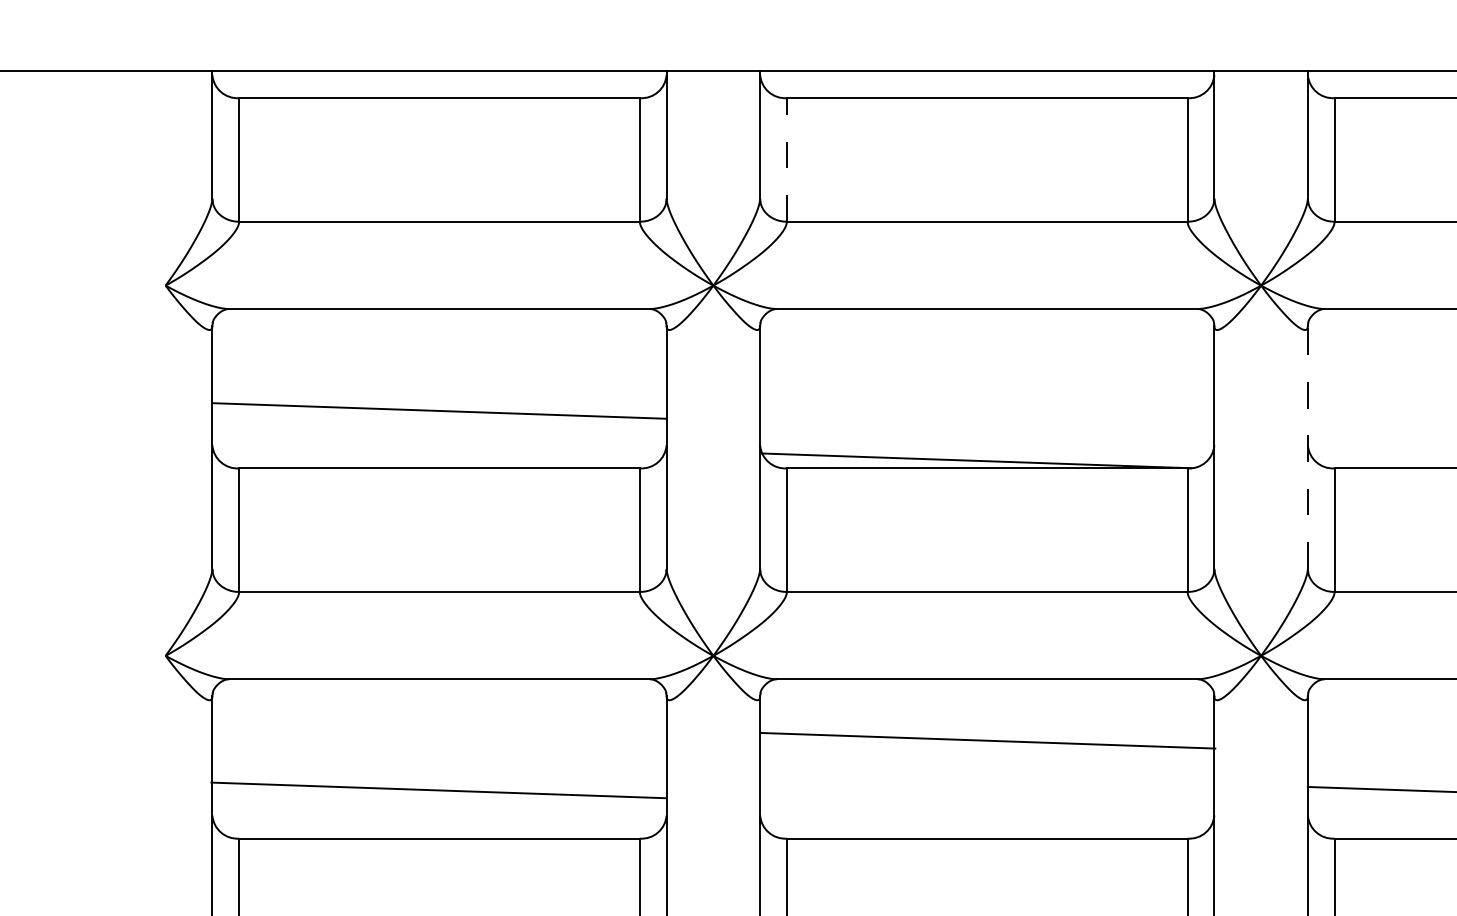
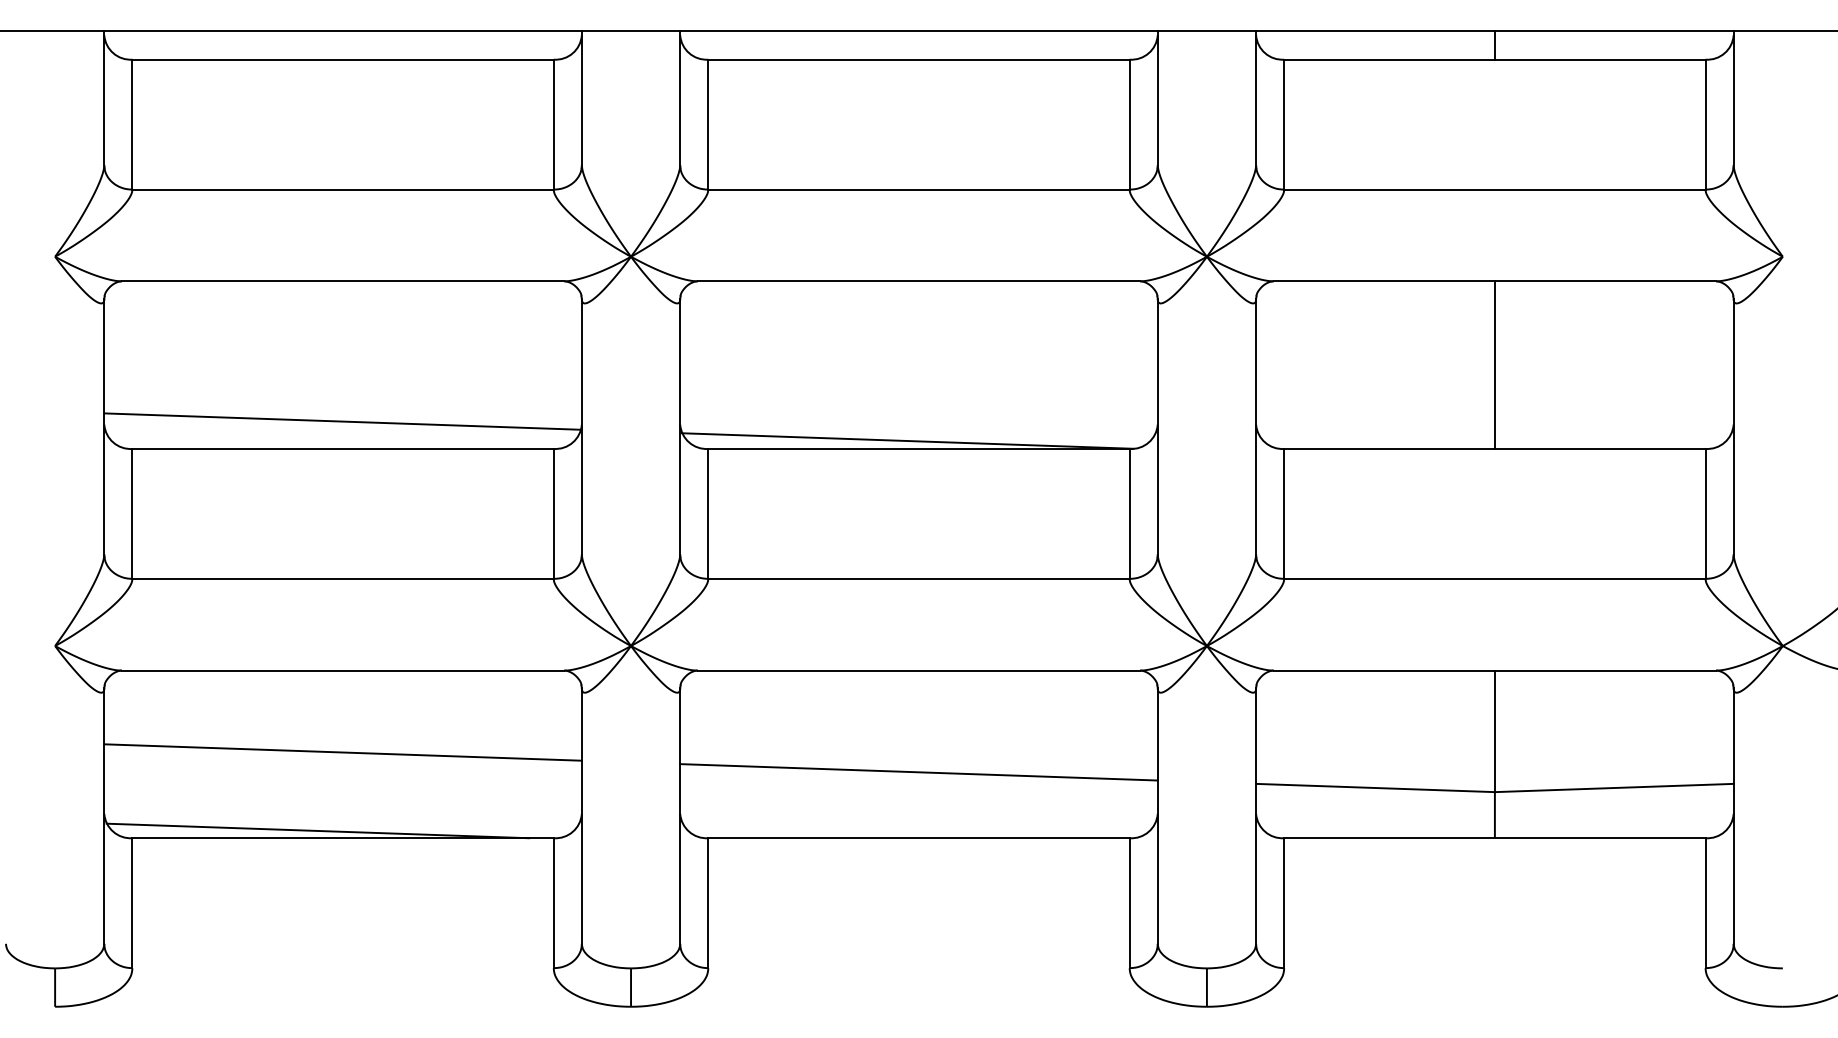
line: (787, 159) -> (708, 124), dashed -> solid
line: (439, 410) -> (342, 421), moved
line: (1308, 447) -> (1256, 426), dashed -> solid
line: (987, 740) -> (918, 772), moved
line: (438, 790) -> (342, 752), moved
line: (415, 831) -> (317, 830), added

